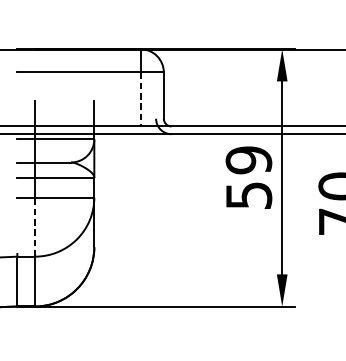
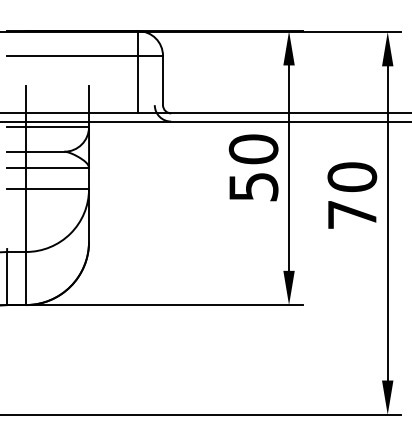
line: (140, 99) -> (138, 84), dashed -> solid
text: (248, 160) -> (253, 149), 59 -> 50
line: (35, 227) -> (26, 220), dashed -> solid

